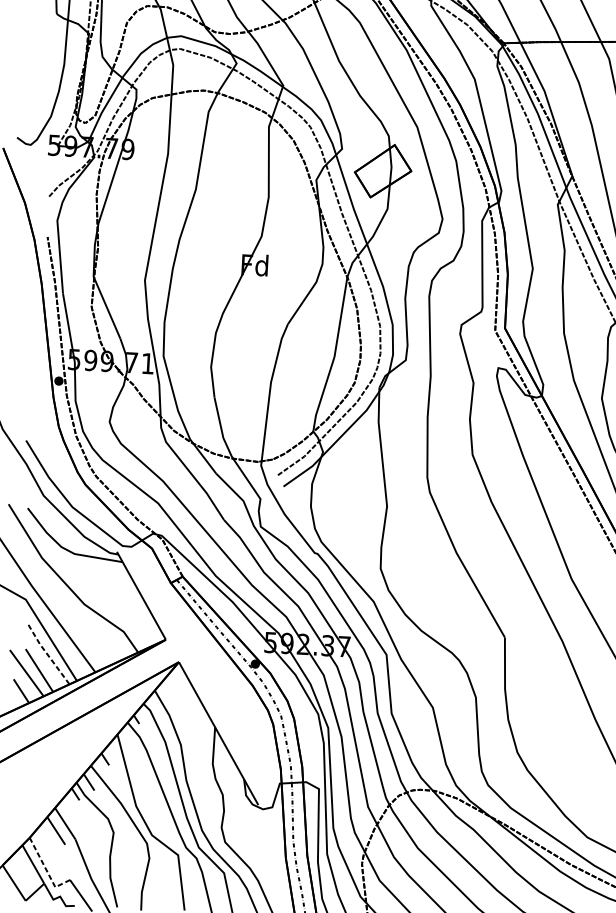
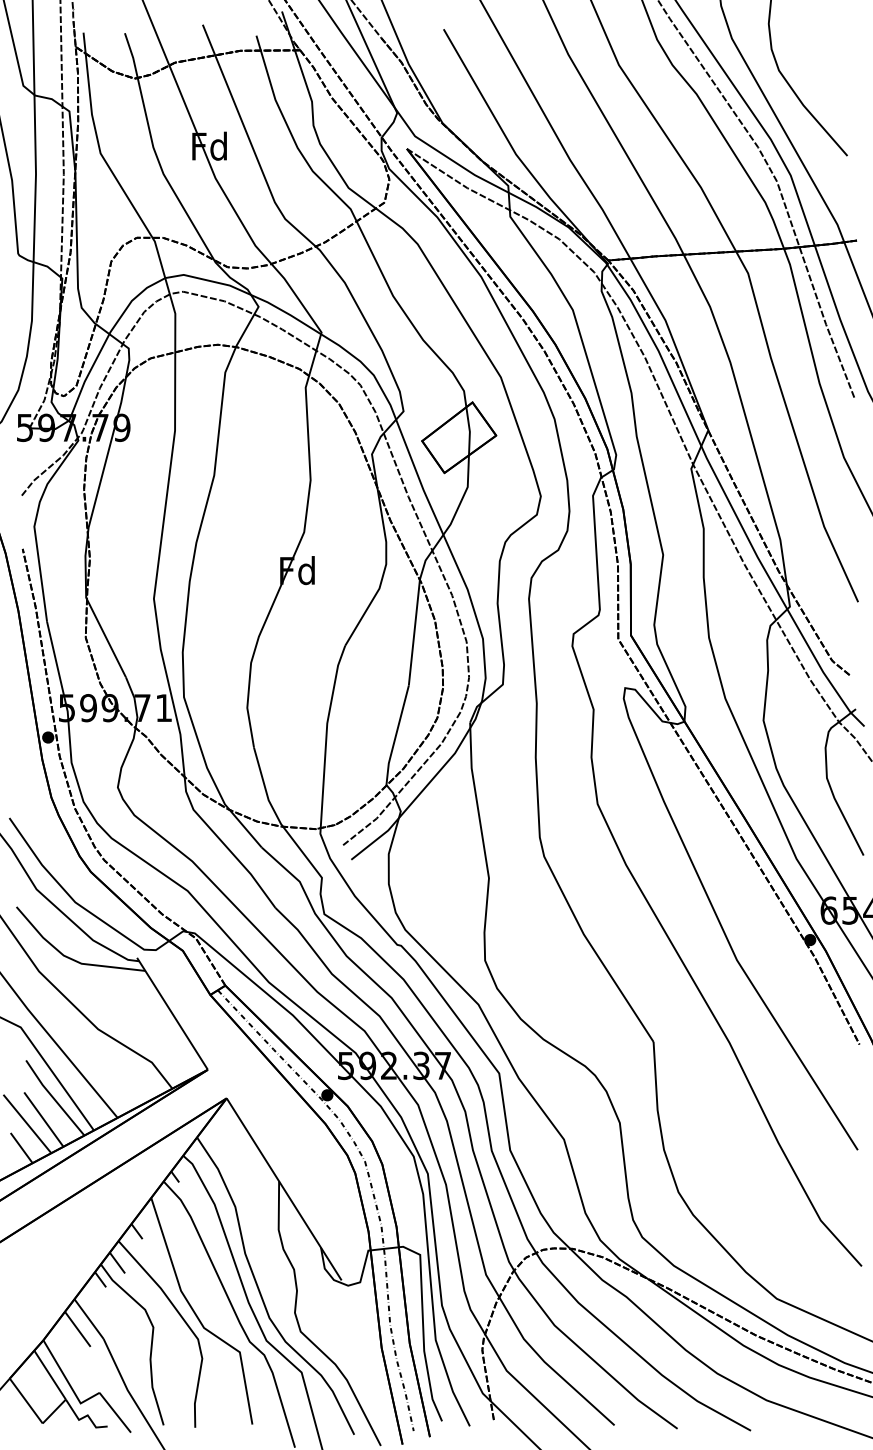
line: (48, 655) -> (54, 1098), dashed -> solid
line: (46, 870) -> (68, 1382), dashed -> solid

